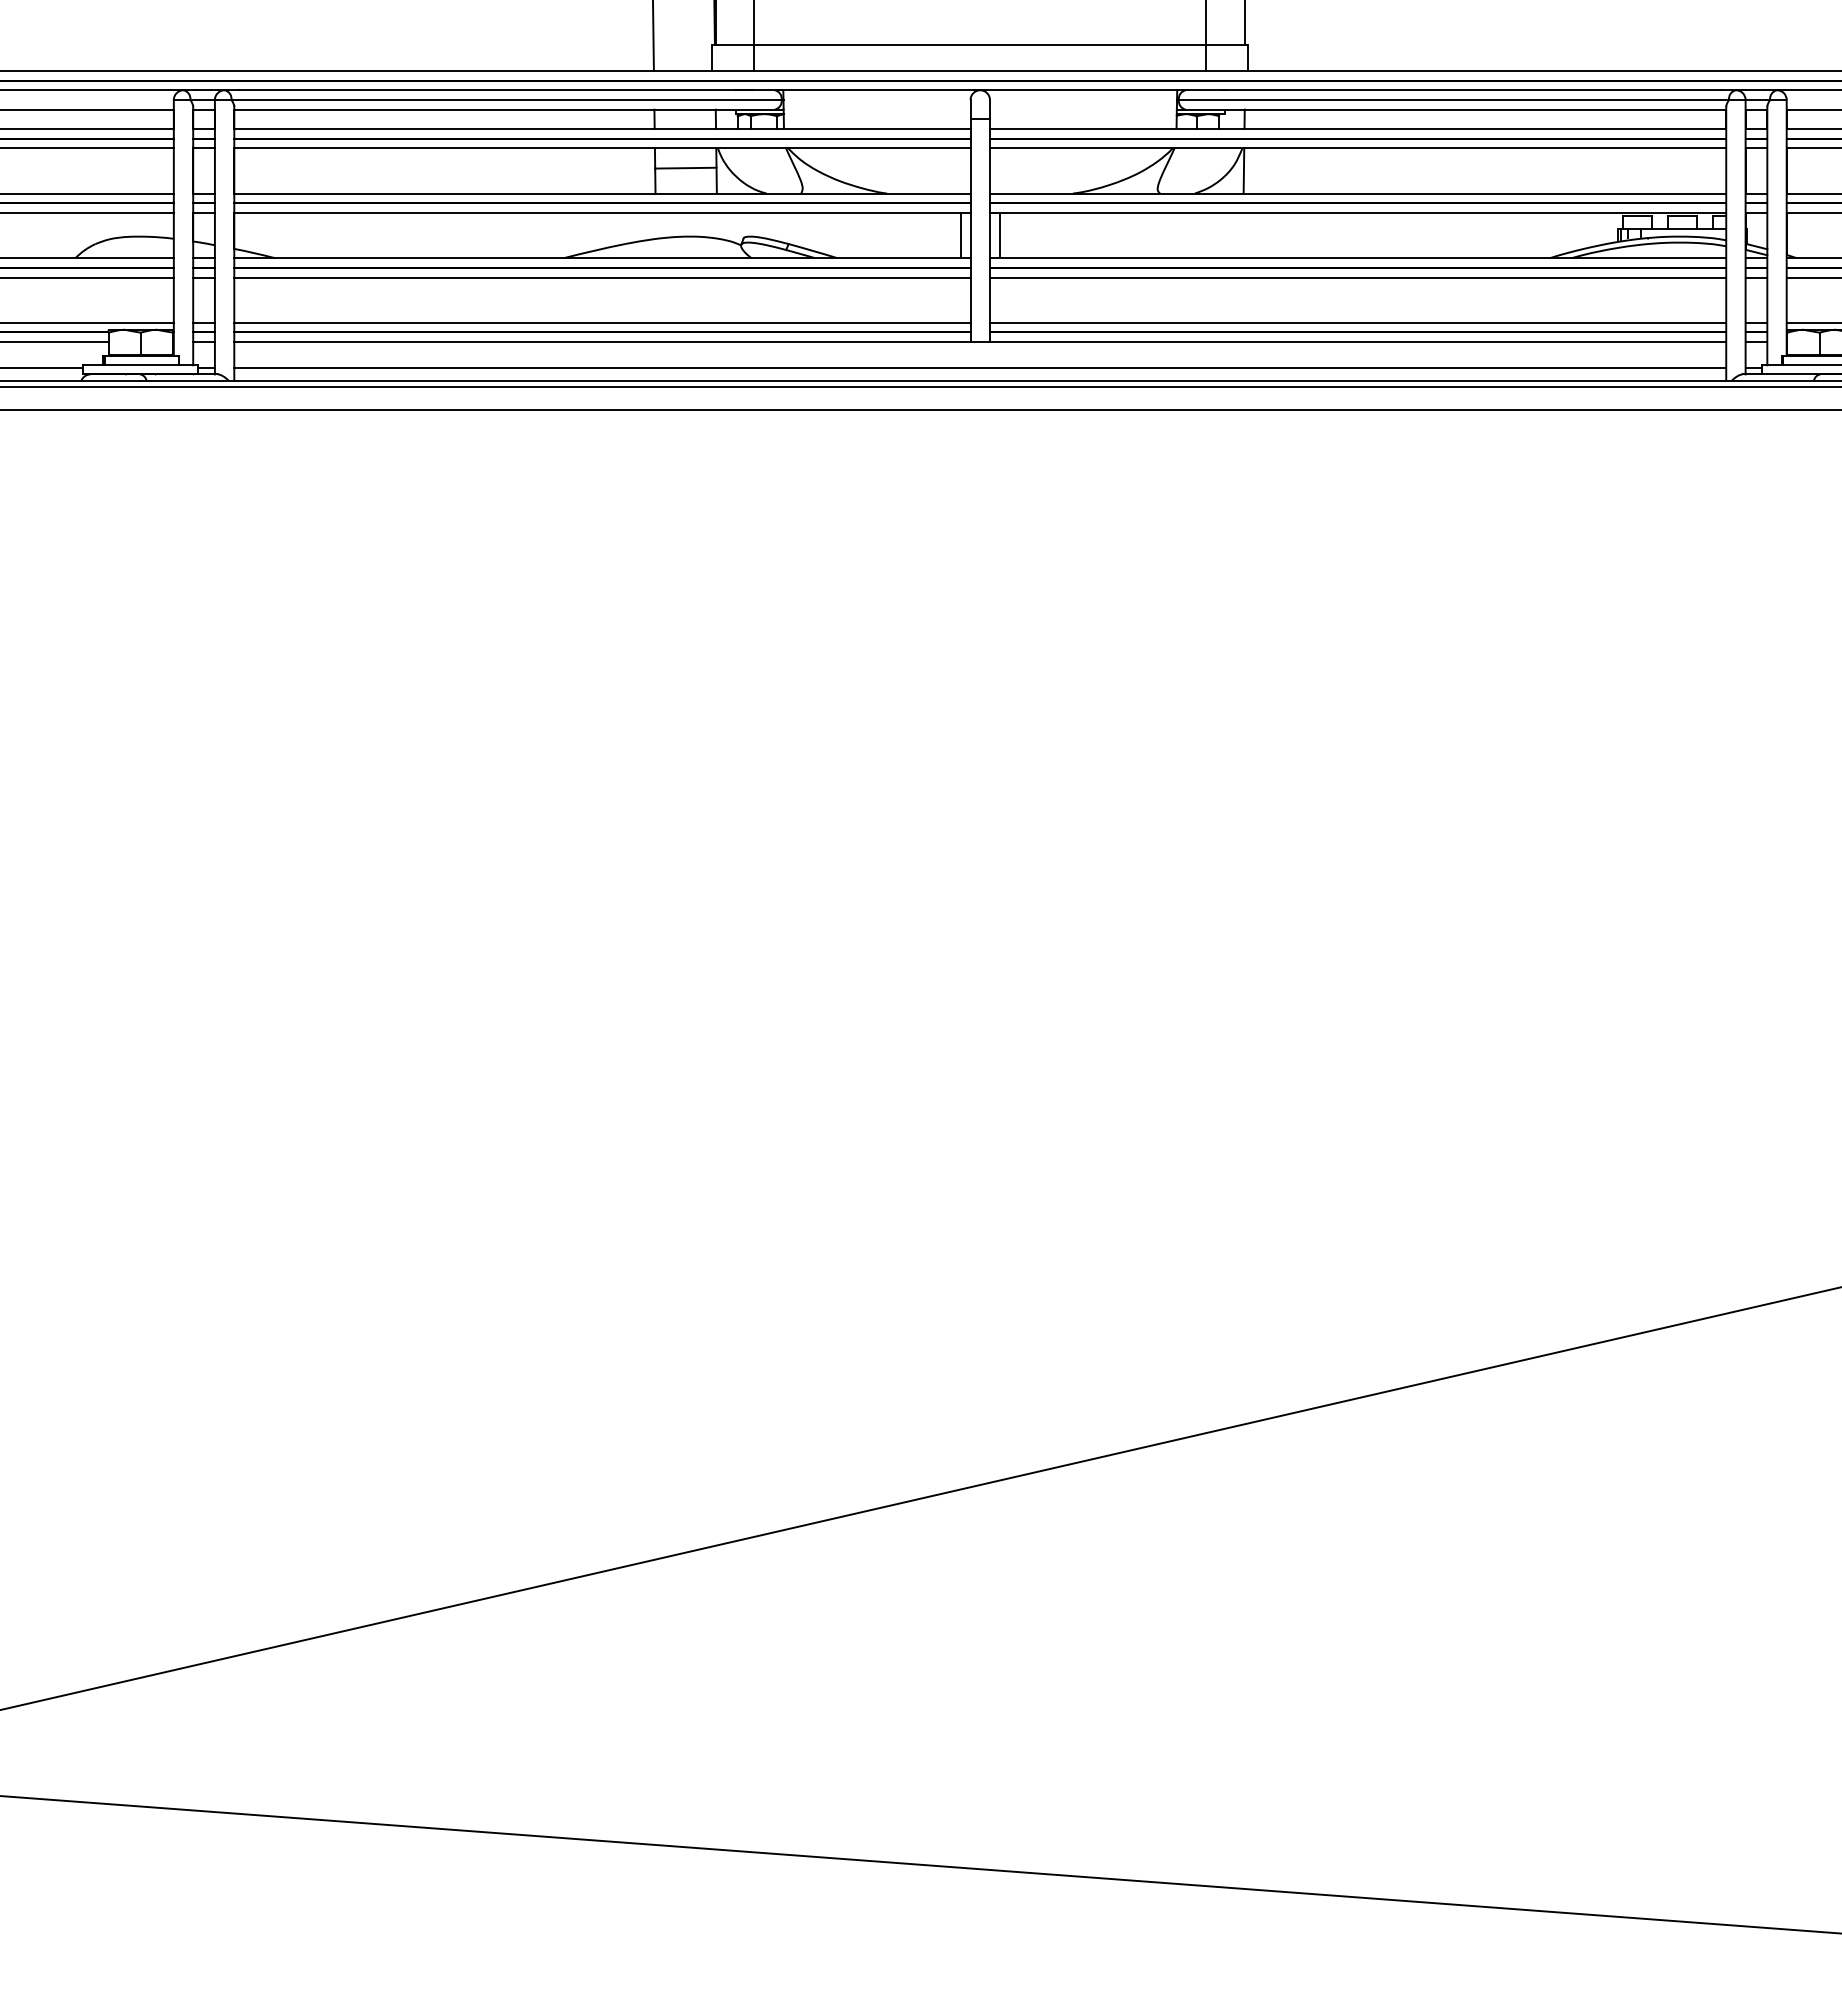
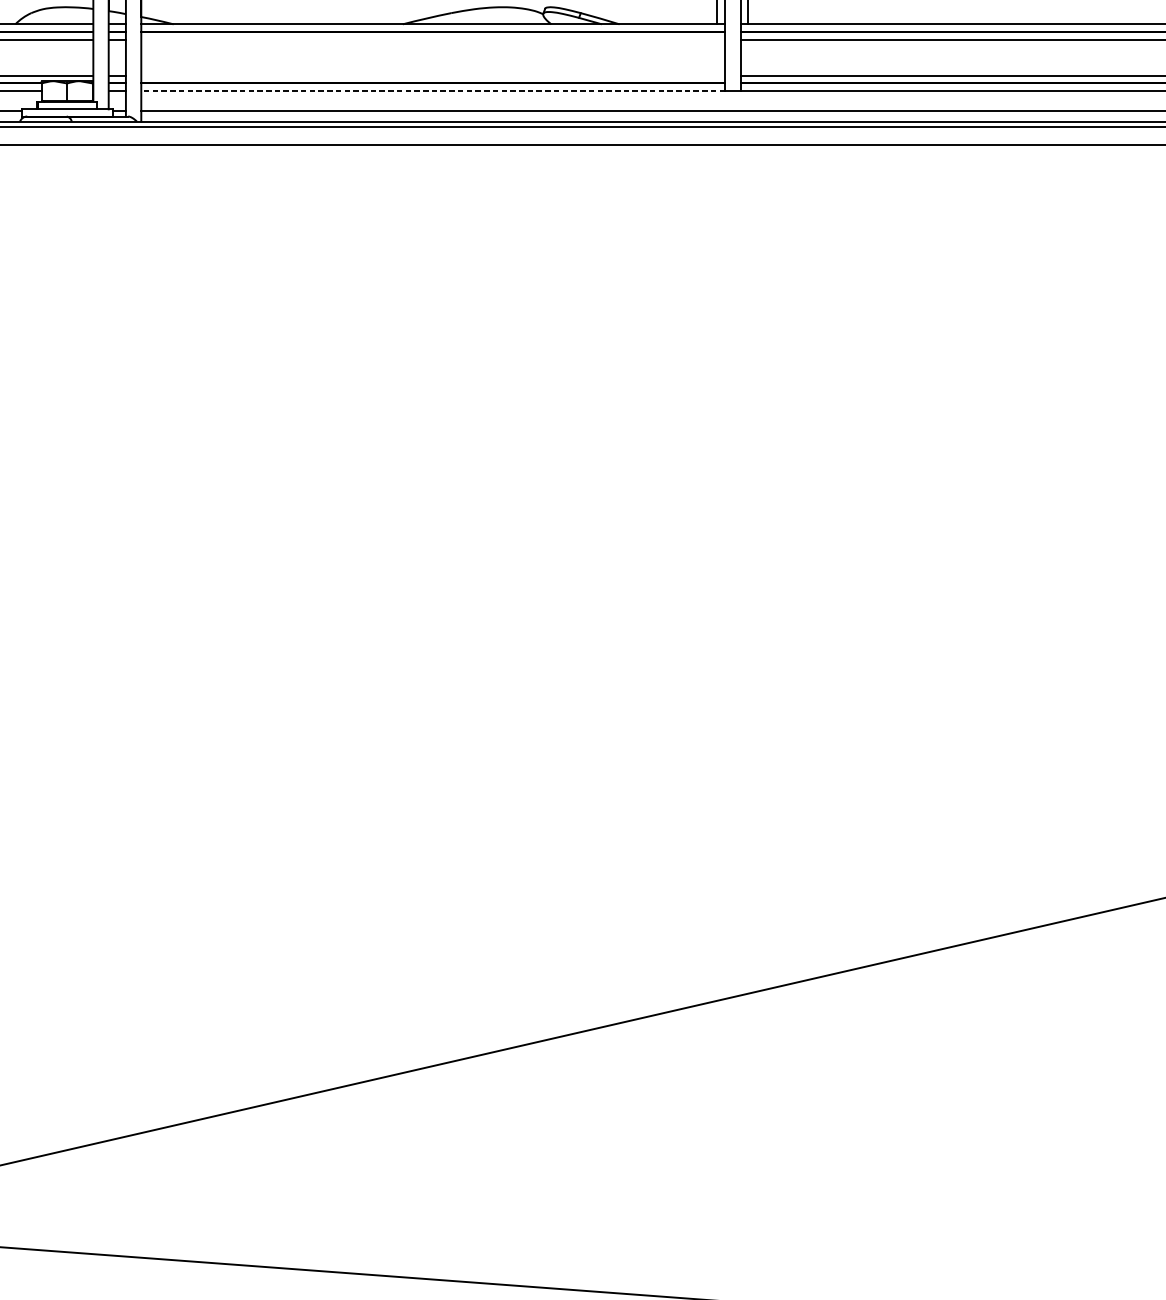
line: (602, 277) -> (433, 39), removed
line: (602, 322) -> (433, 75), removed
line: (601, 342) -> (432, 91), solid -> dashed

